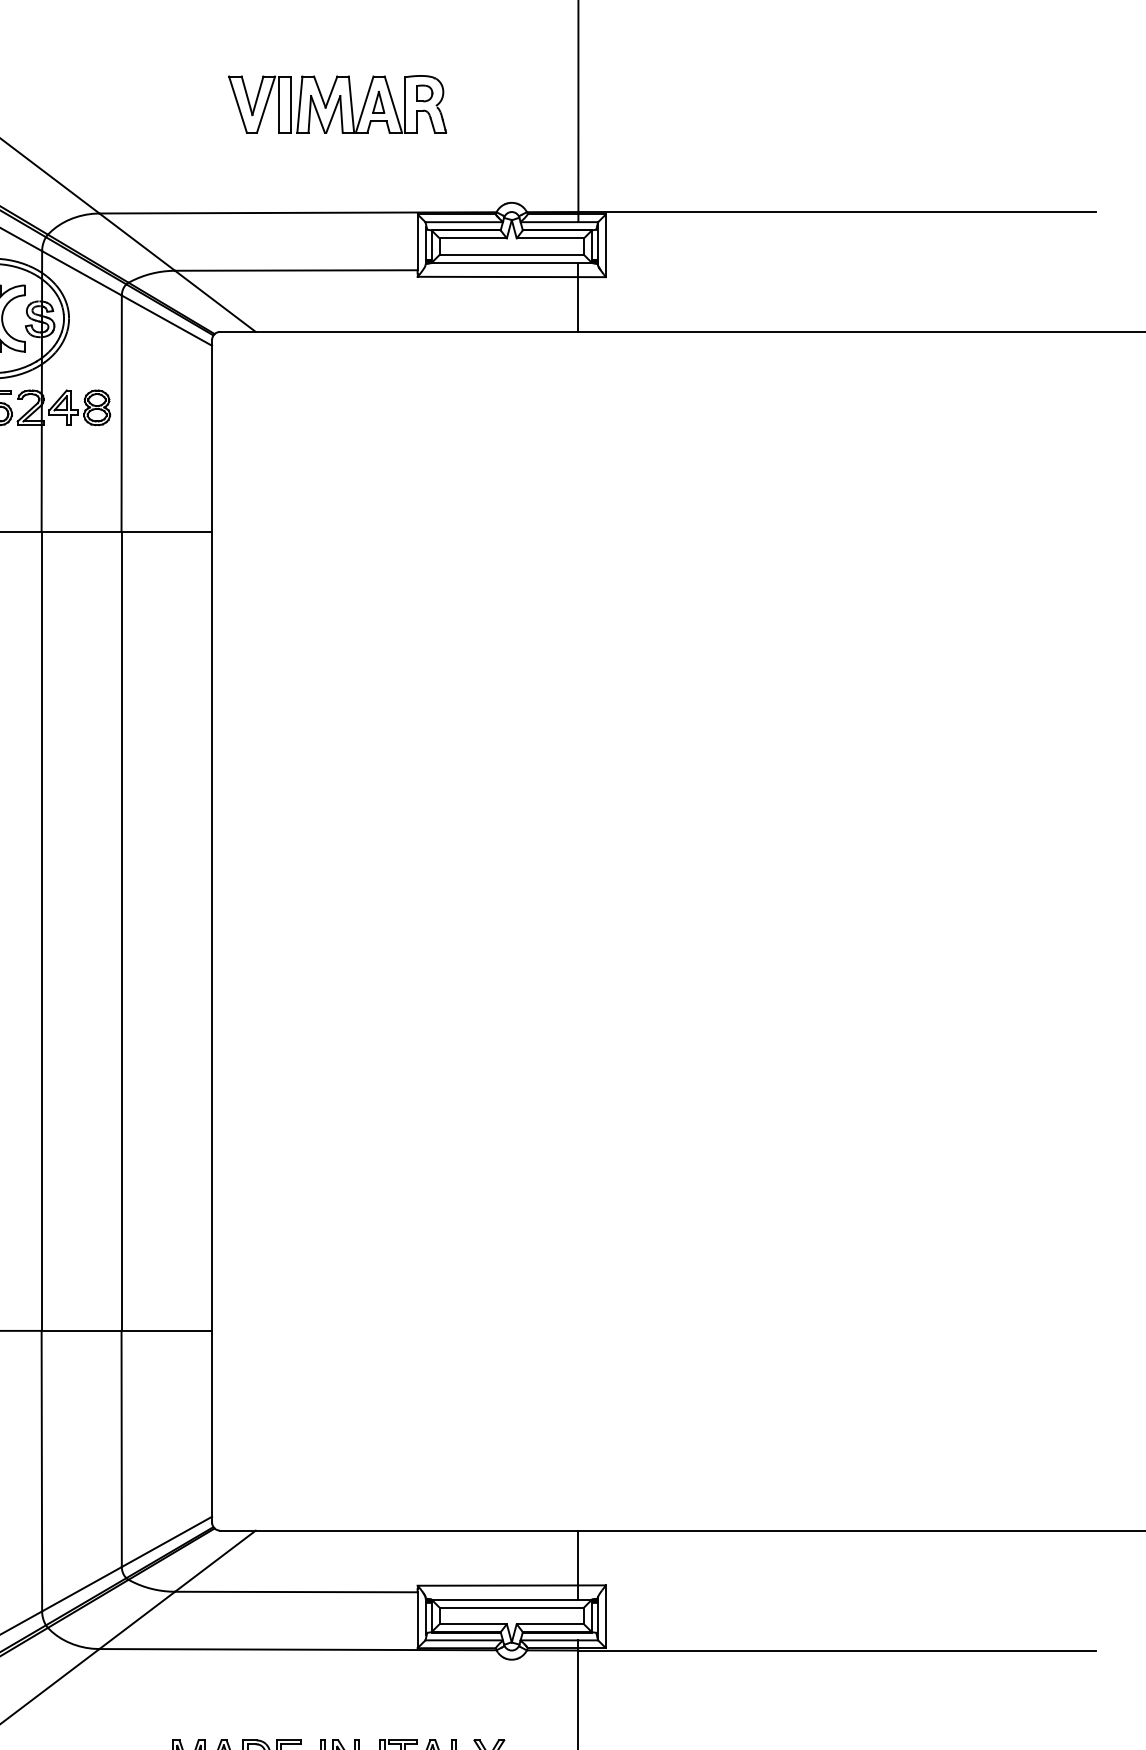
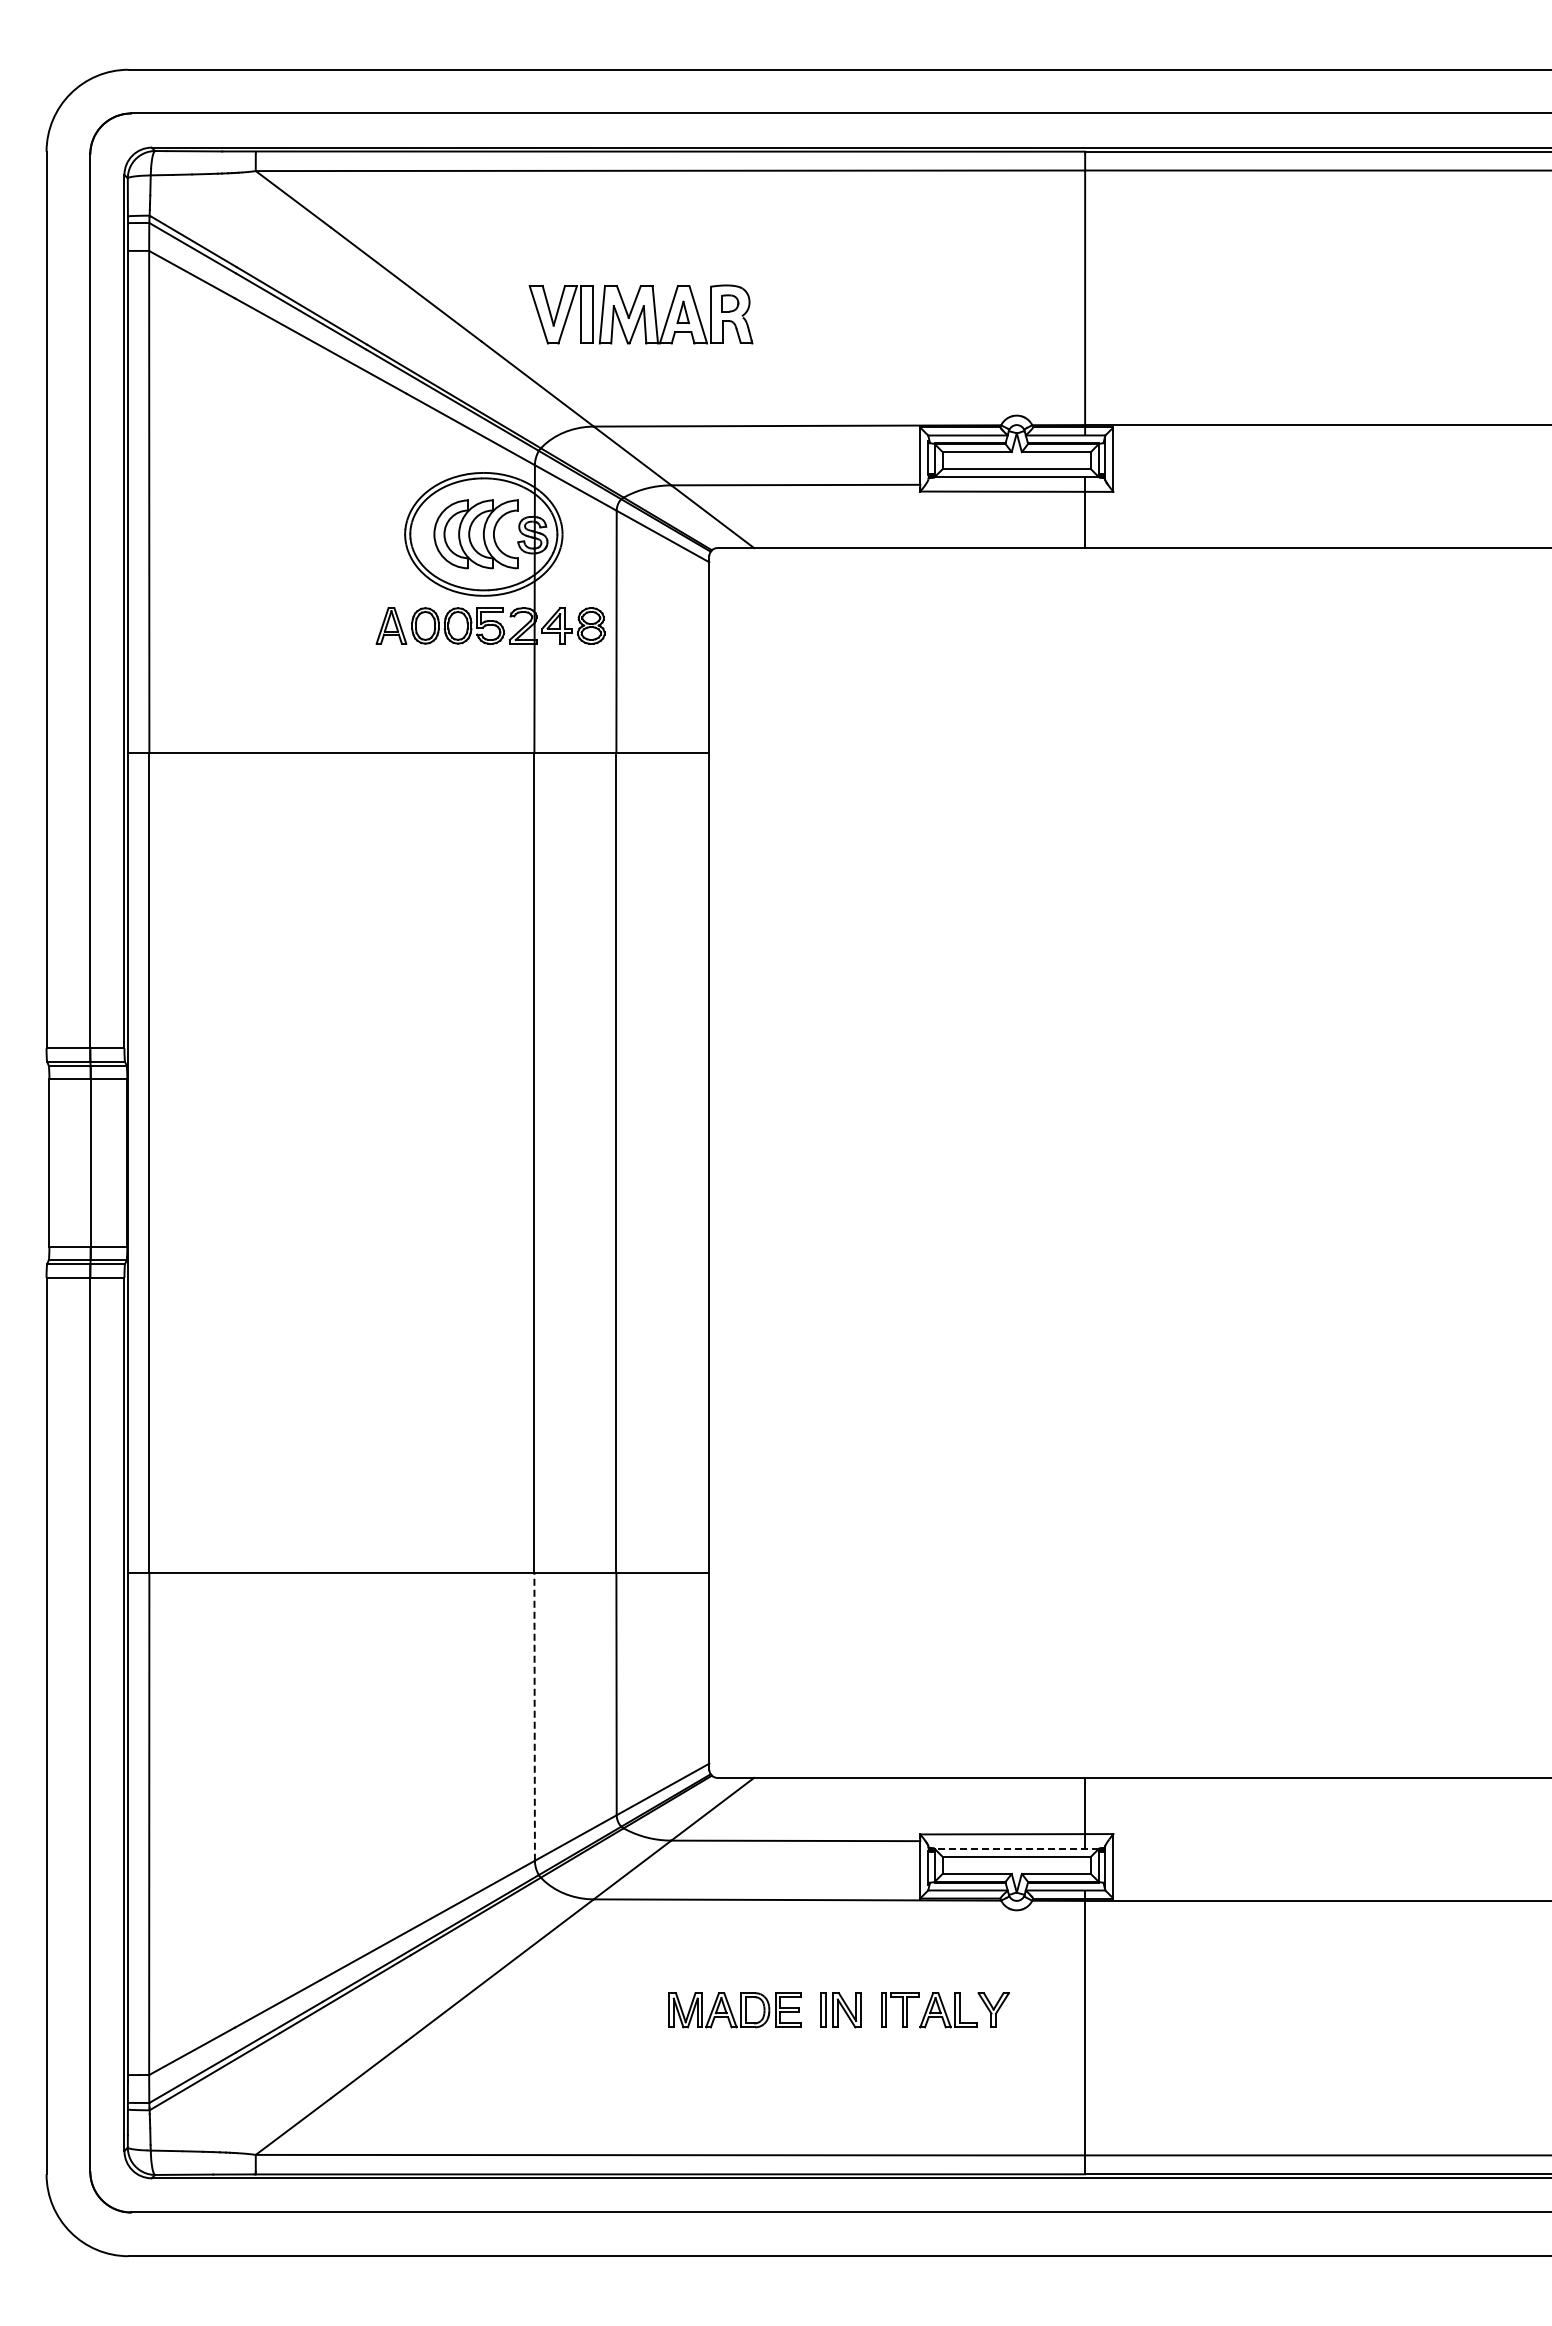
part: (337, 104) -> (640, 314), moved
line: (41, 1470) -> (534, 1716), solid -> dashed
line: (511, 1599) -> (1016, 1848), solid -> dashed

